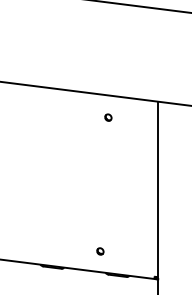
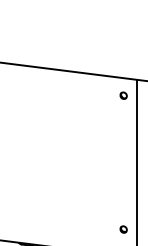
part: (108, 117) -> (123, 95), moved
part: (100, 251) -> (123, 229), moved

